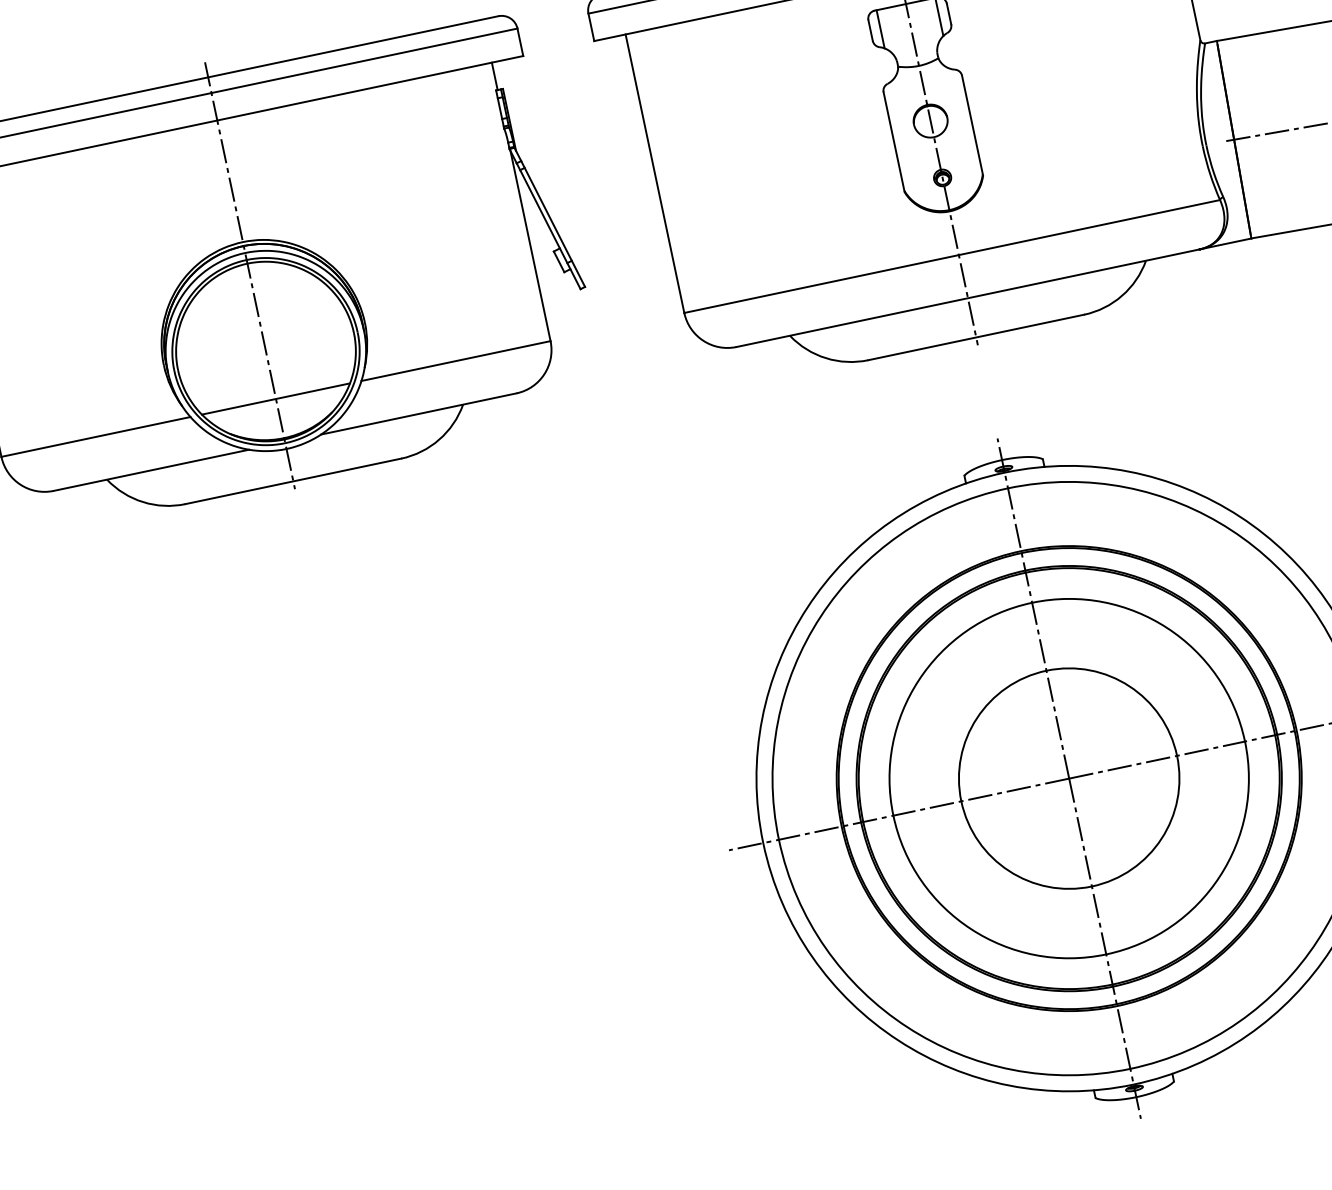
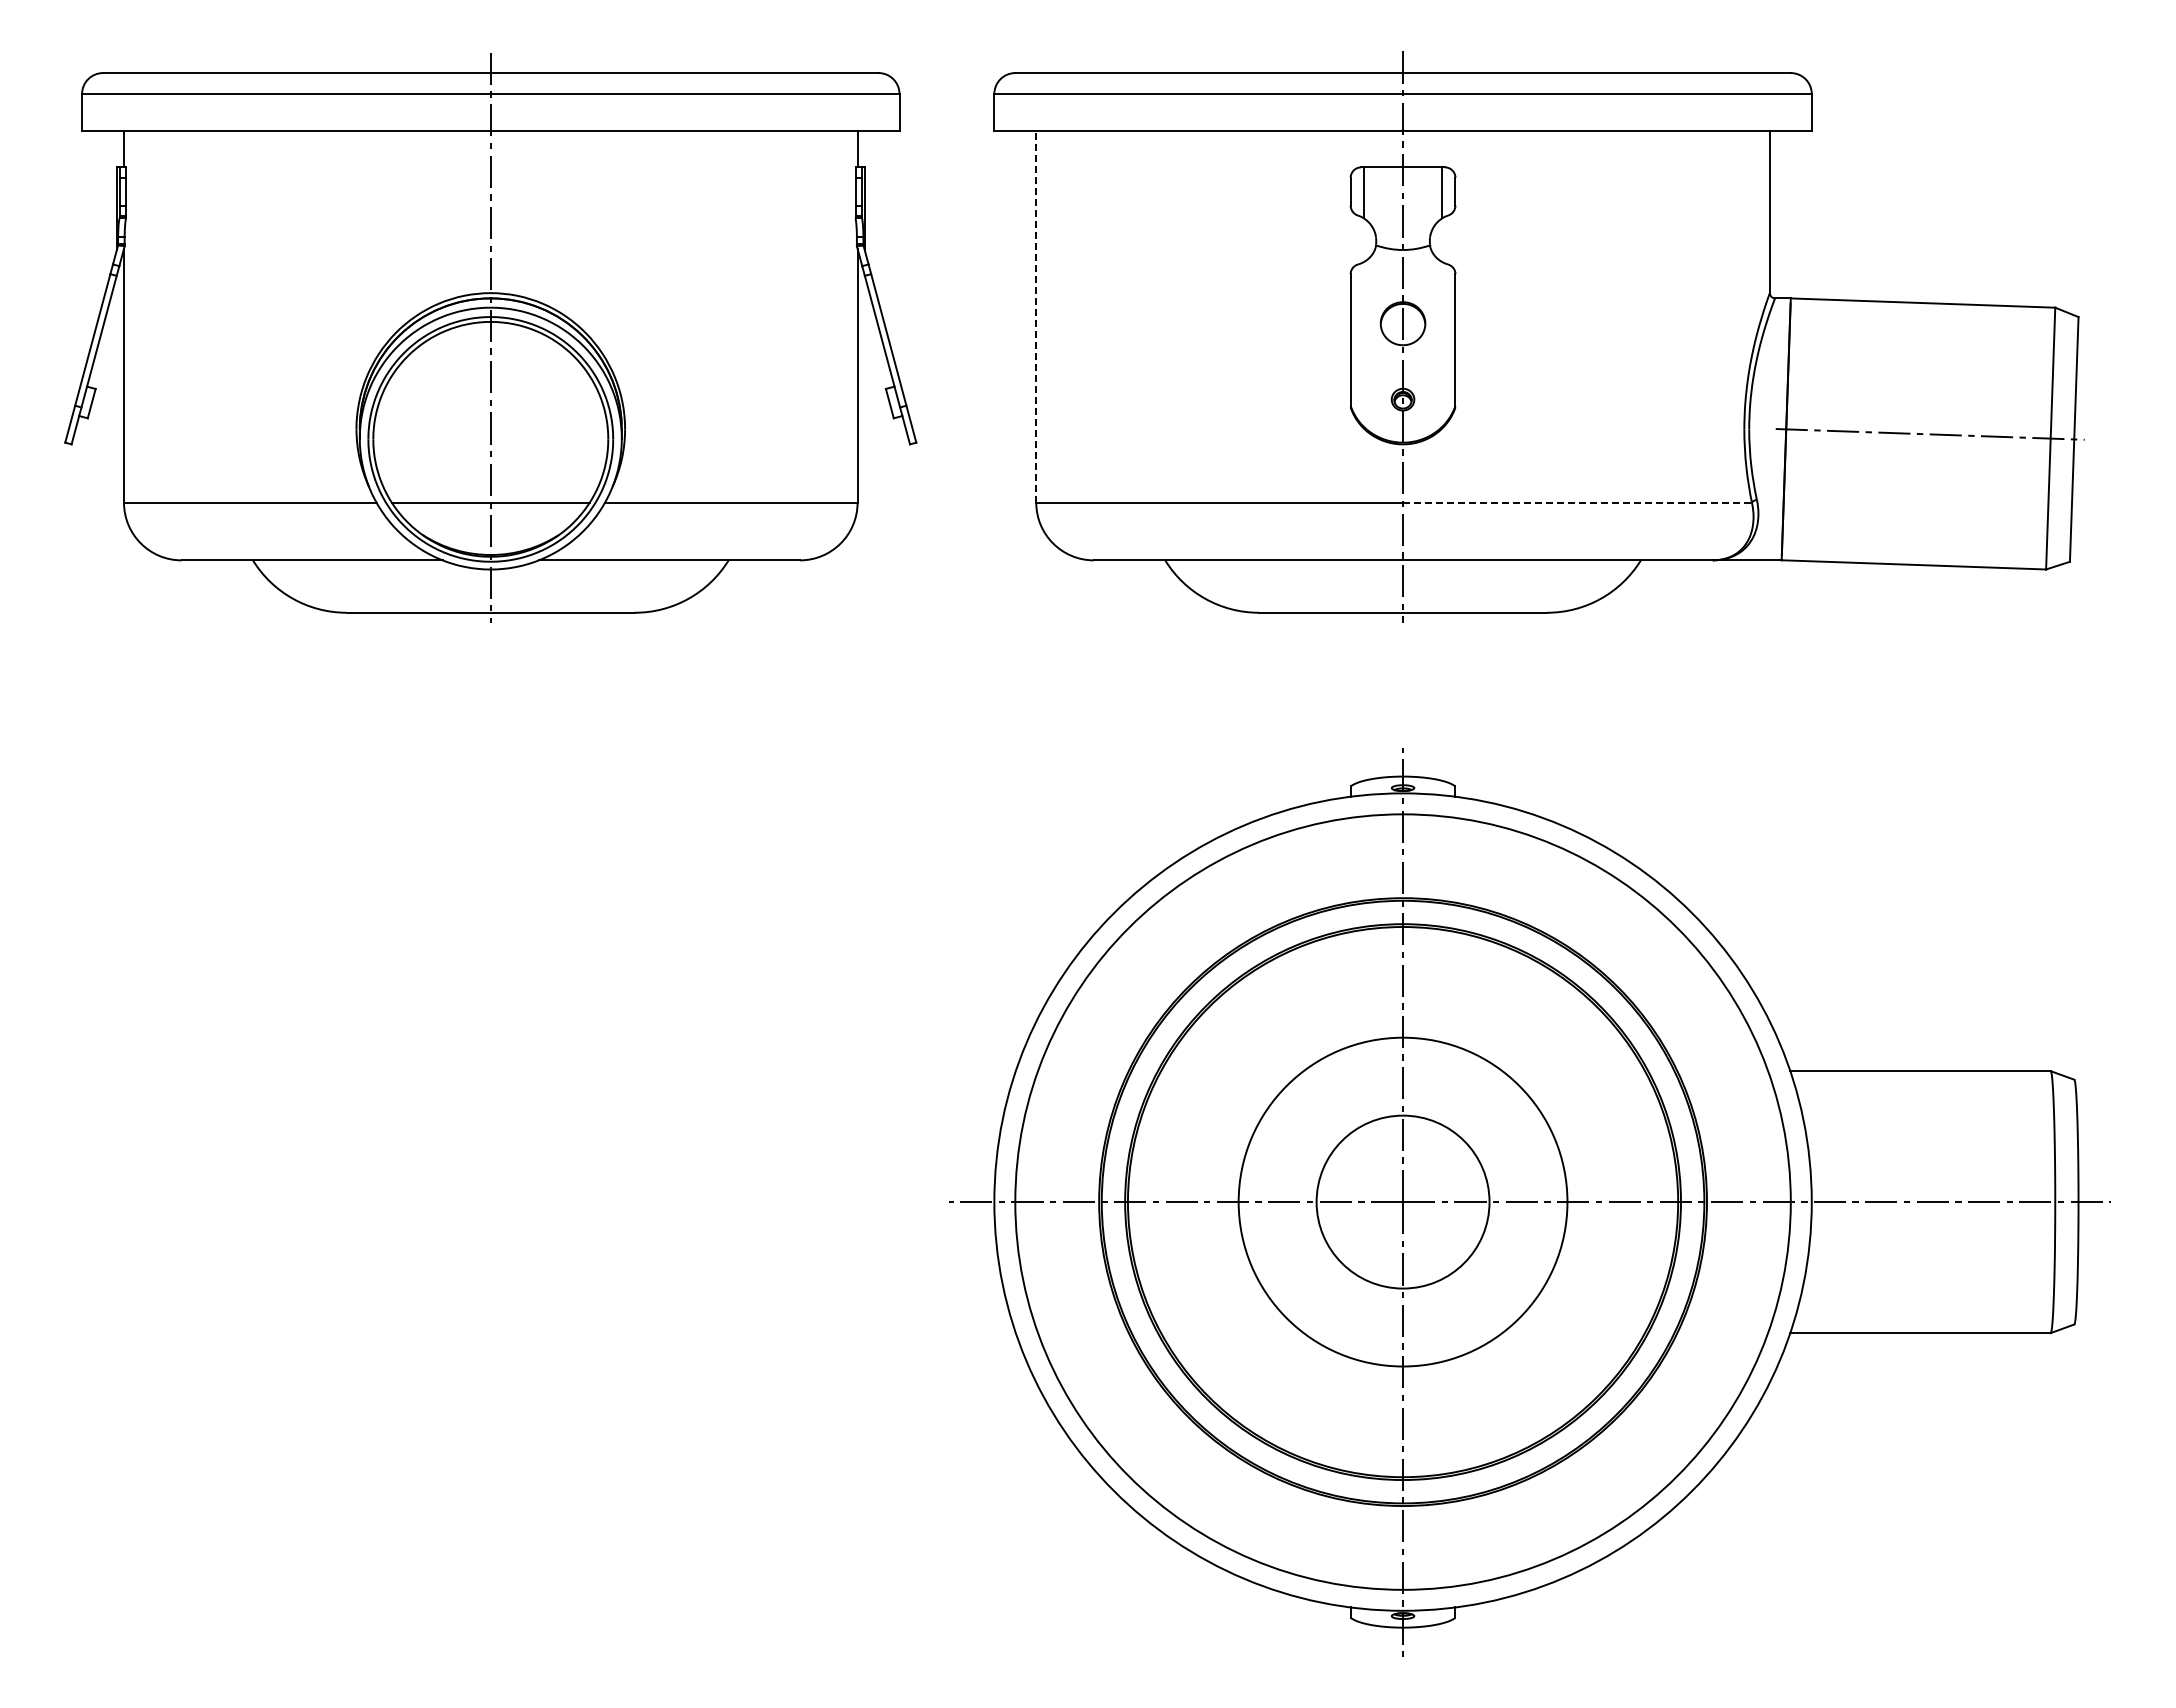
line: (655, 173) -> (1036, 316), solid -> dashed
line: (1090, 227) -> (1578, 502), solid -> dashed
circle: (1068, 778) -> (1402, 1201), size x0.7
circle: (1068, 779) -> (1402, 1202), size x0.6

